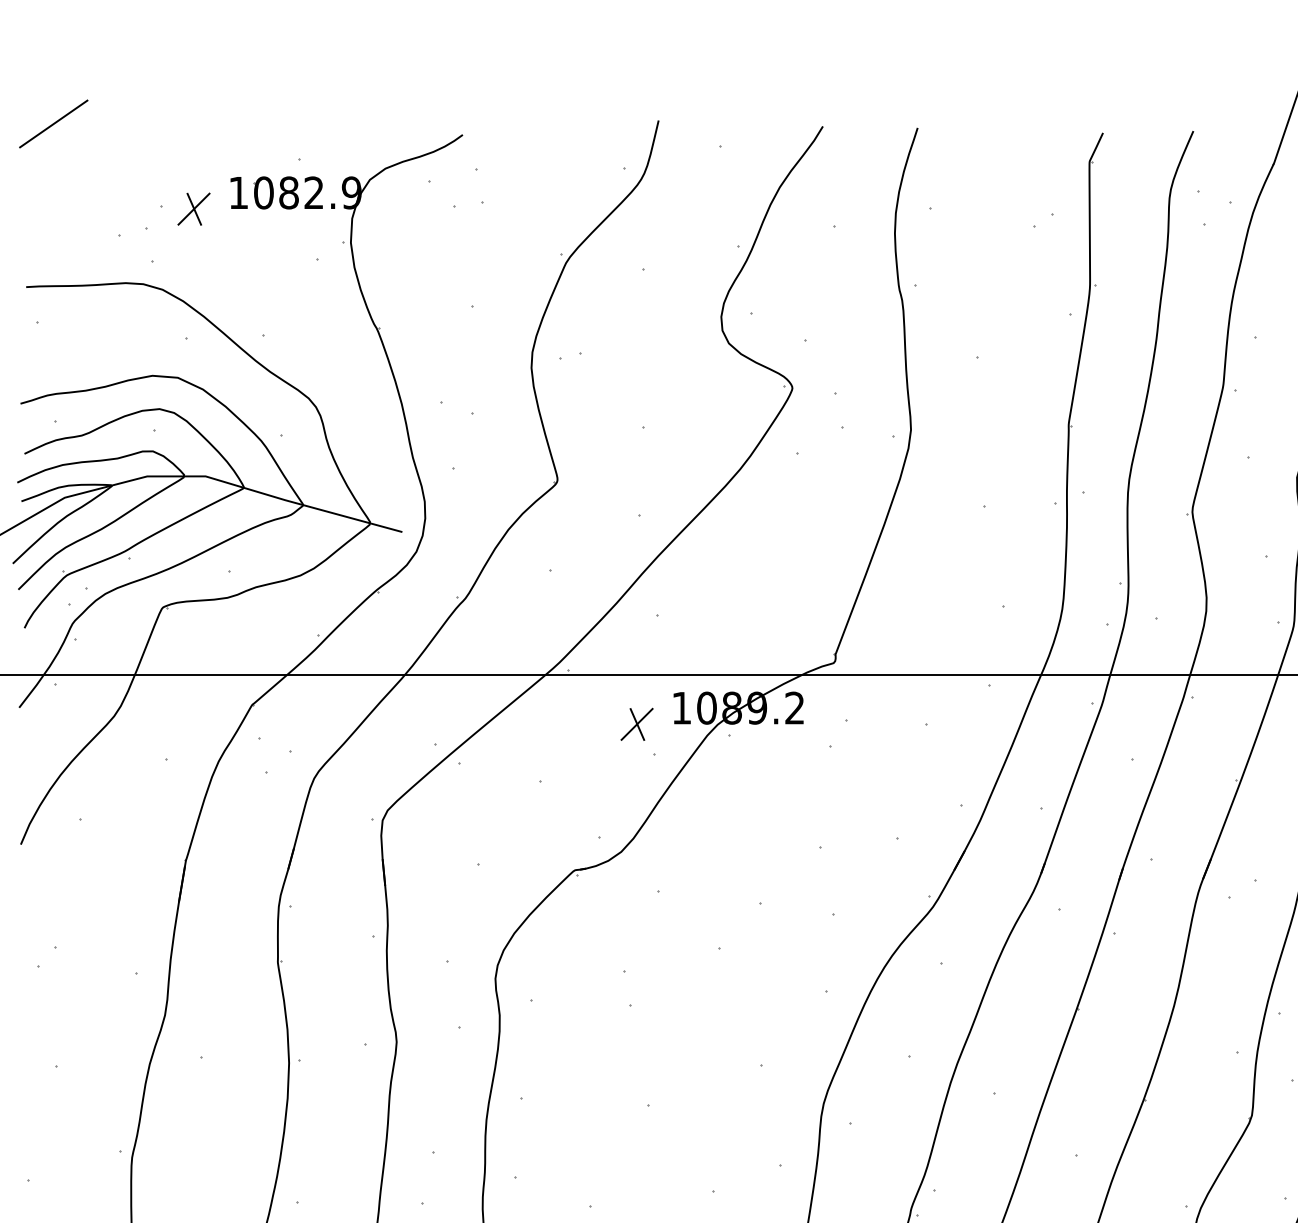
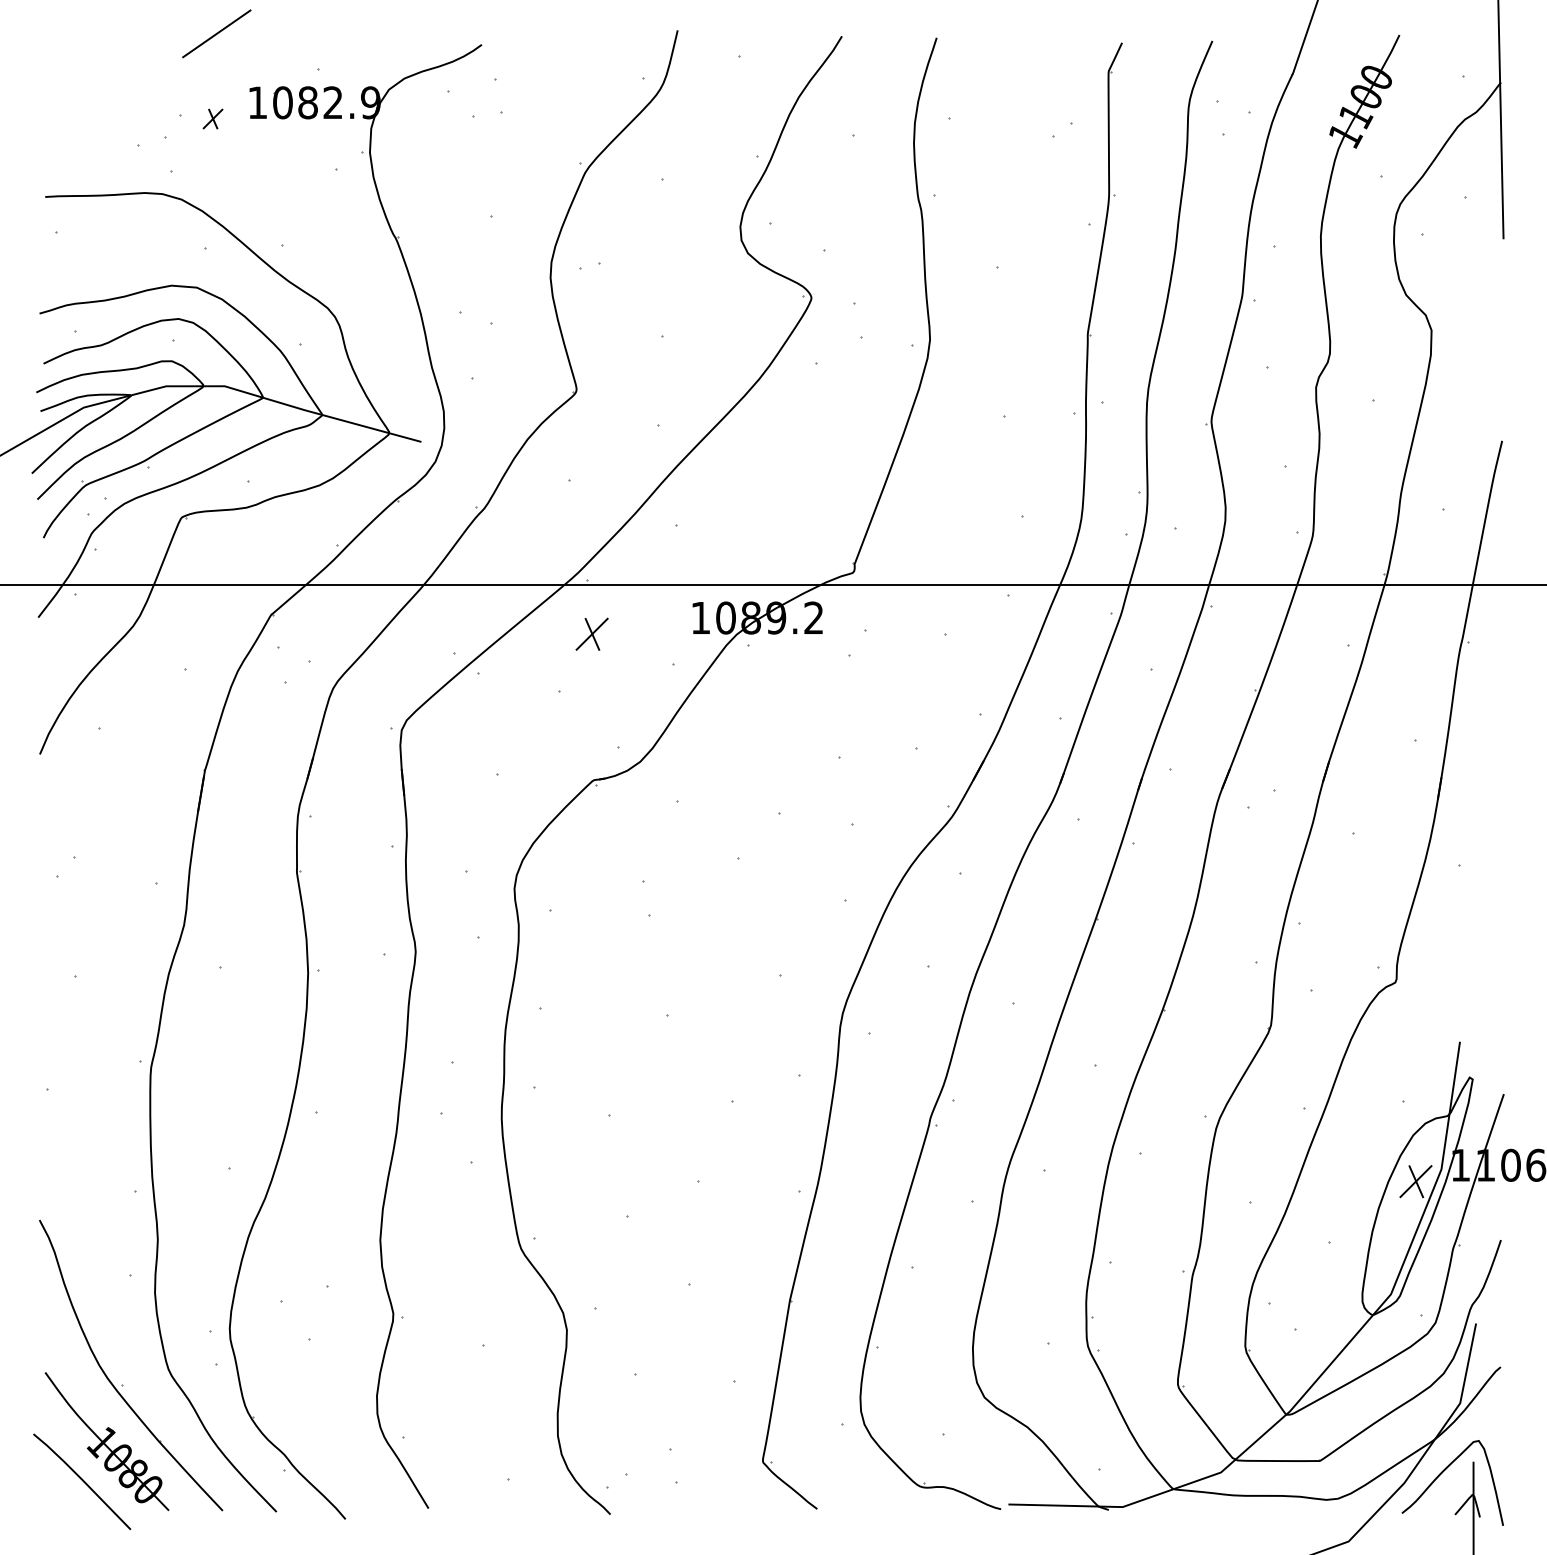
line: (53, 123) -> (216, 33), moved
part: (193, 208) -> (212, 118), size x0.6
part: (636, 723) -> (591, 633), moved

